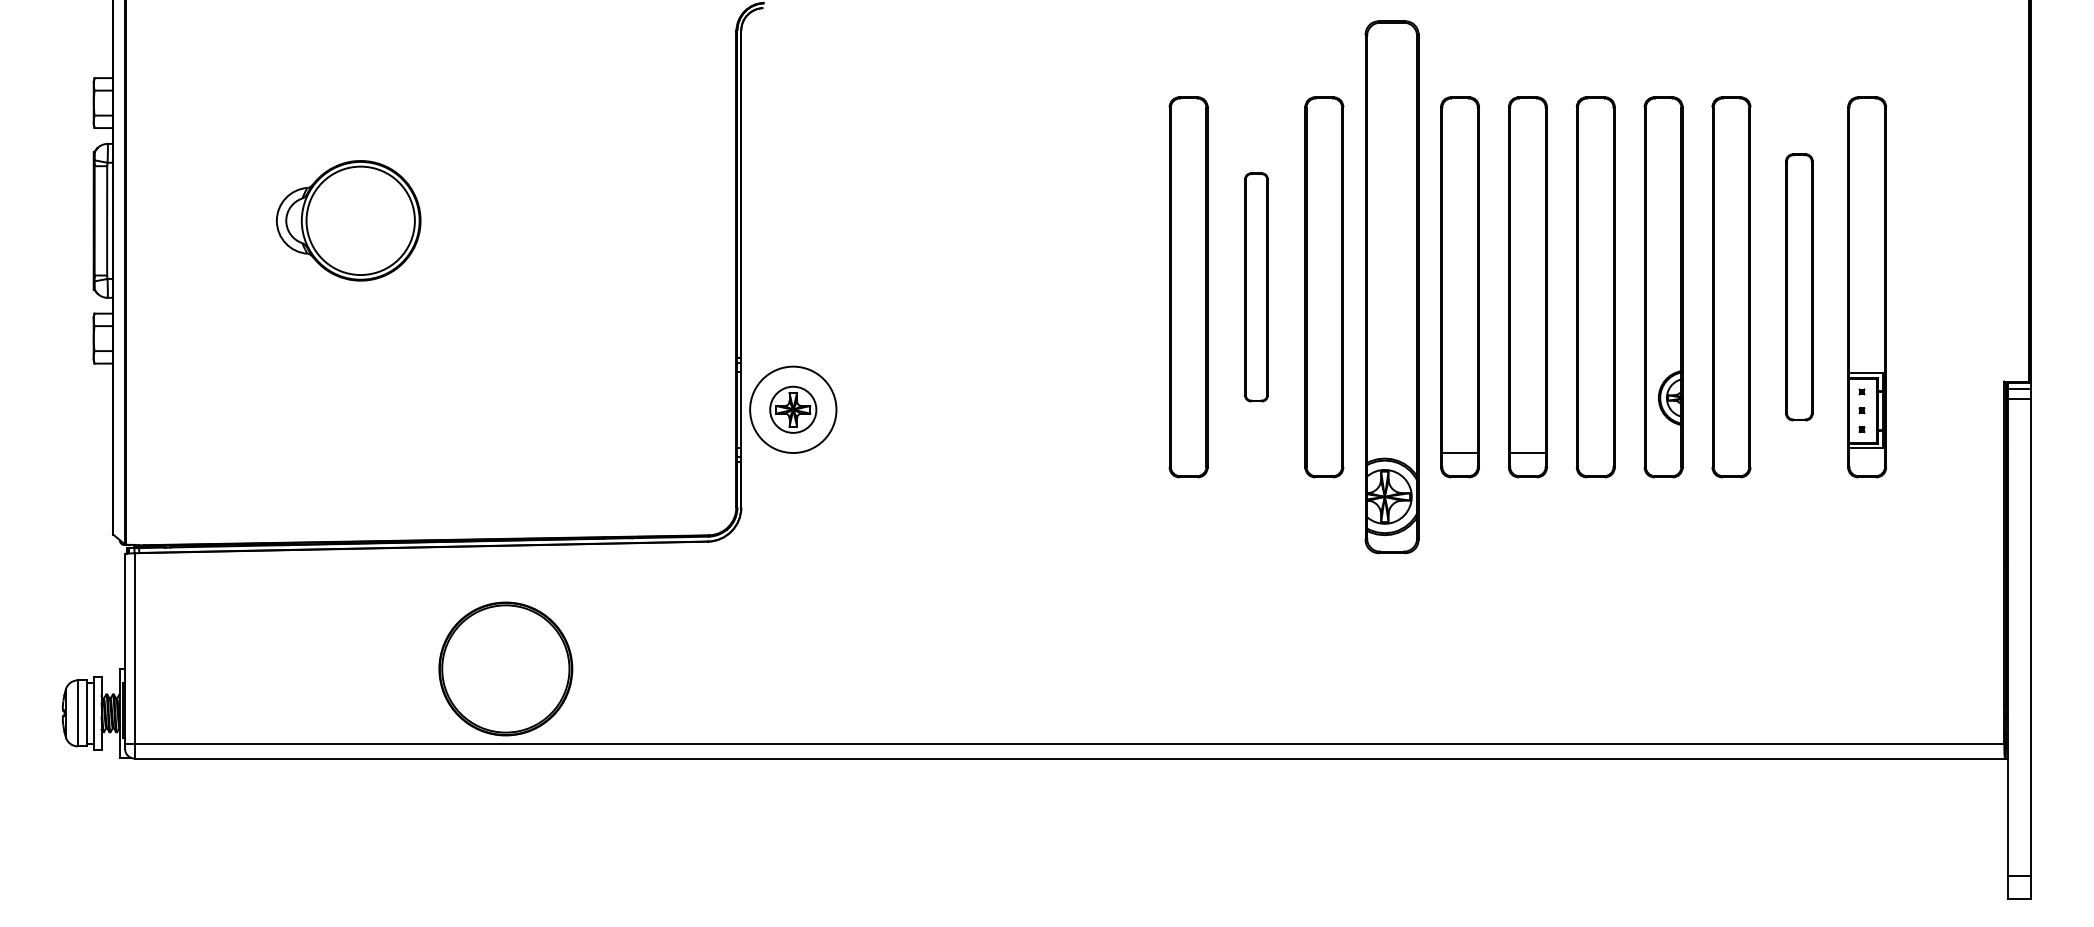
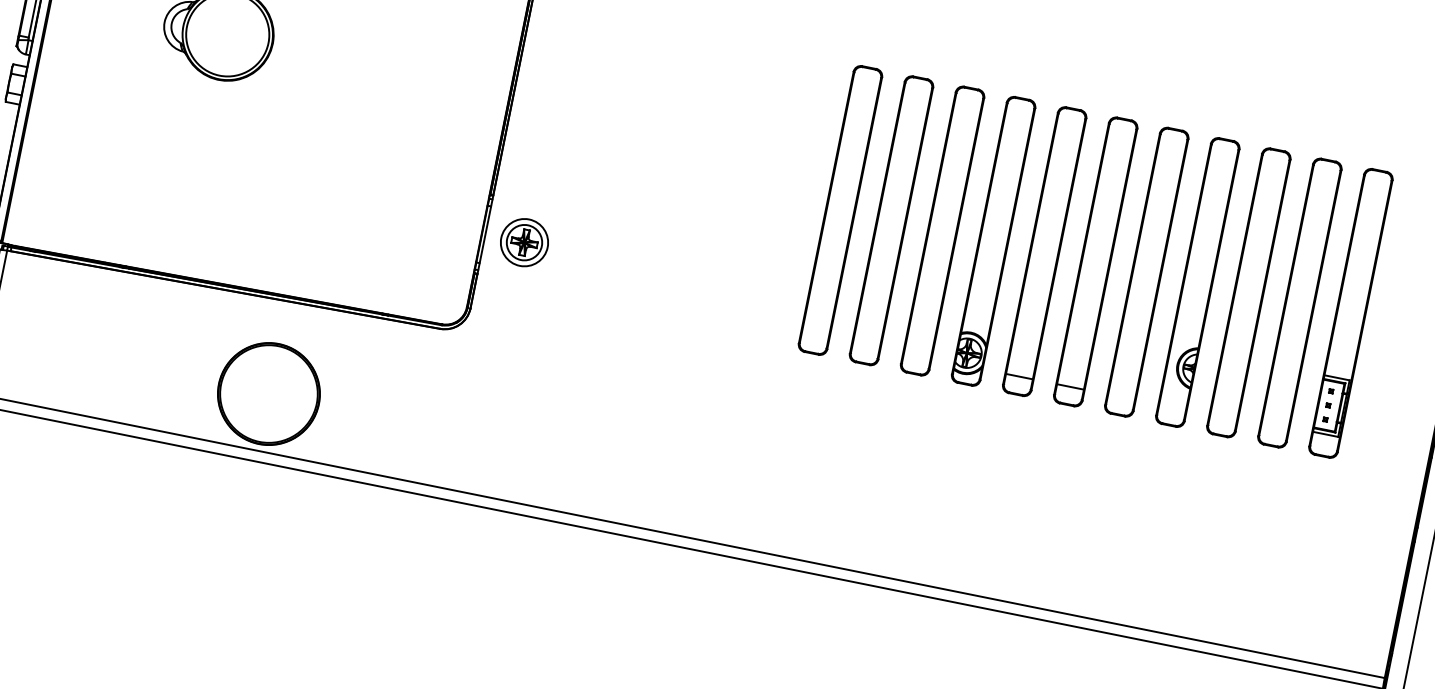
part: (1256, 287) -> (891, 220), size x1.67
part: (1392, 287) -> (993, 241), size x0.71
part: (1799, 287) -> (1299, 303), size x1.43
circle: (793, 409) -> (524, 242), size x0.71

